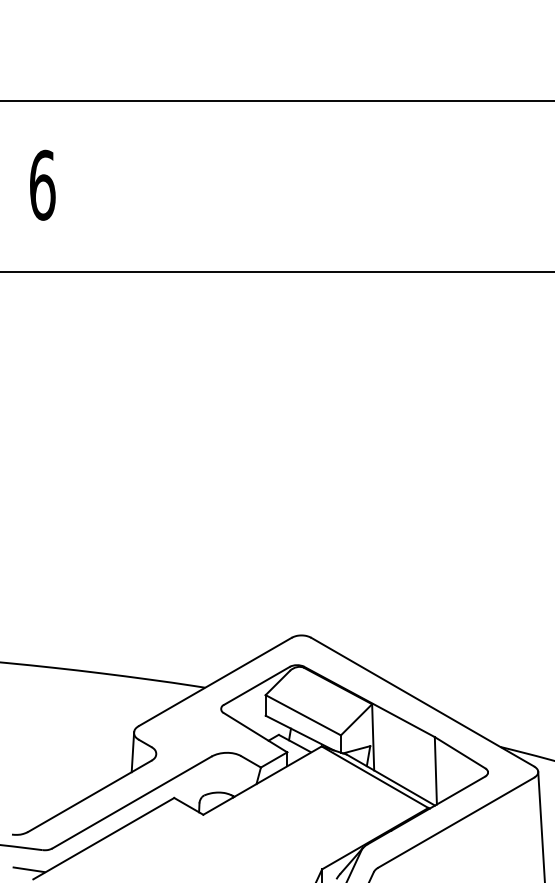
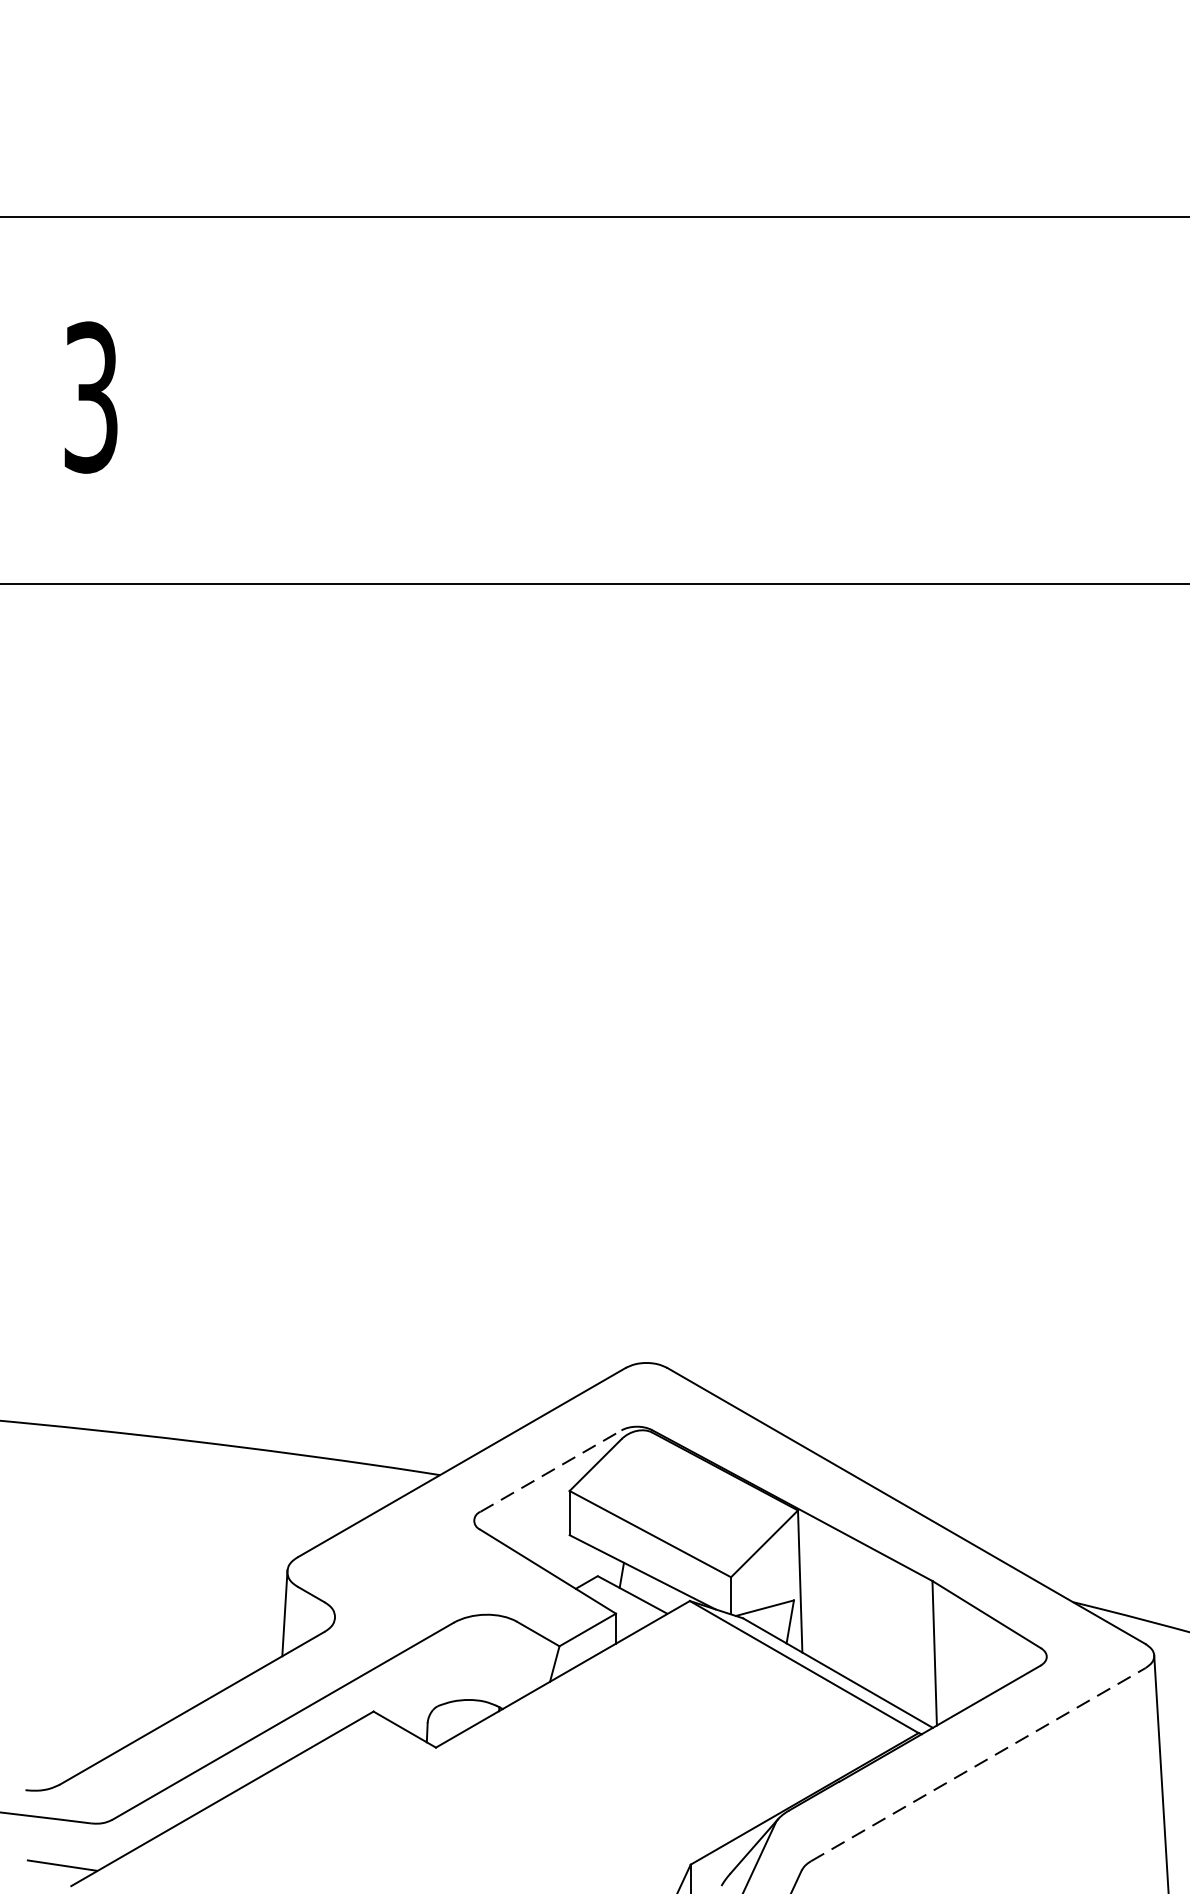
text: (42, 184) -> (90, 395), 6 -> 3
line: (256, 685) -> (549, 1470), solid -> dashed
line: (456, 822) -> (978, 1764), solid -> dashed

